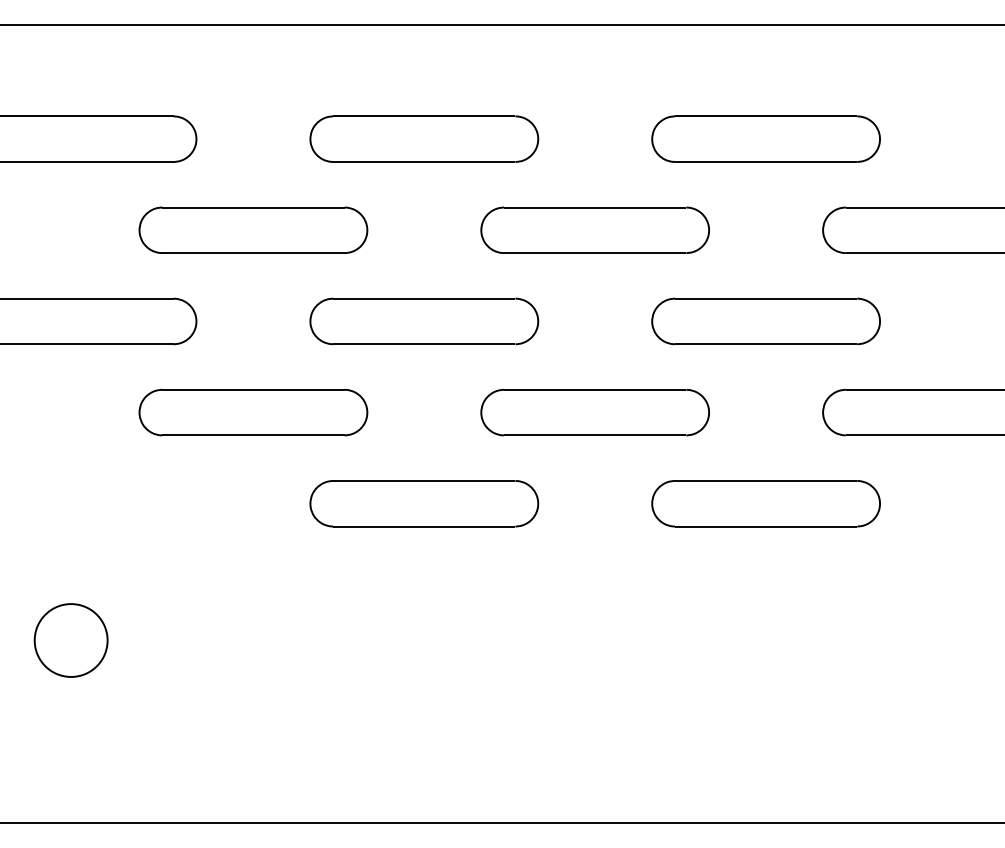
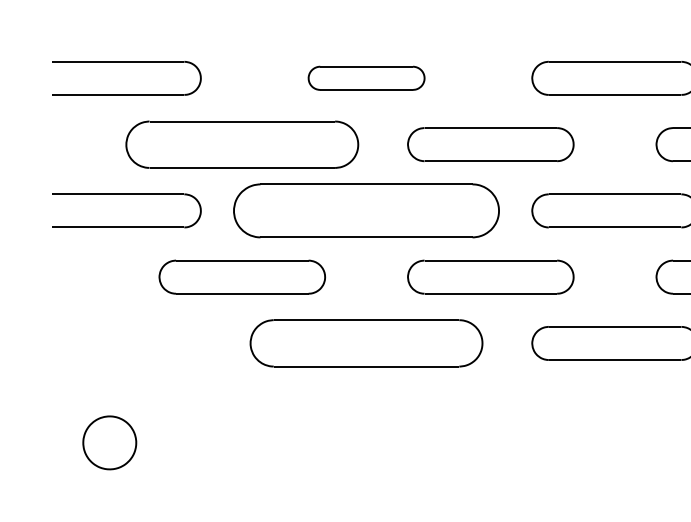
part: (424, 138) -> (366, 77), size x0.7
part: (253, 229) -> (242, 144), size x1.4
part: (424, 321) -> (366, 210), size x1.6
part: (424, 503) -> (366, 343), size x1.4

